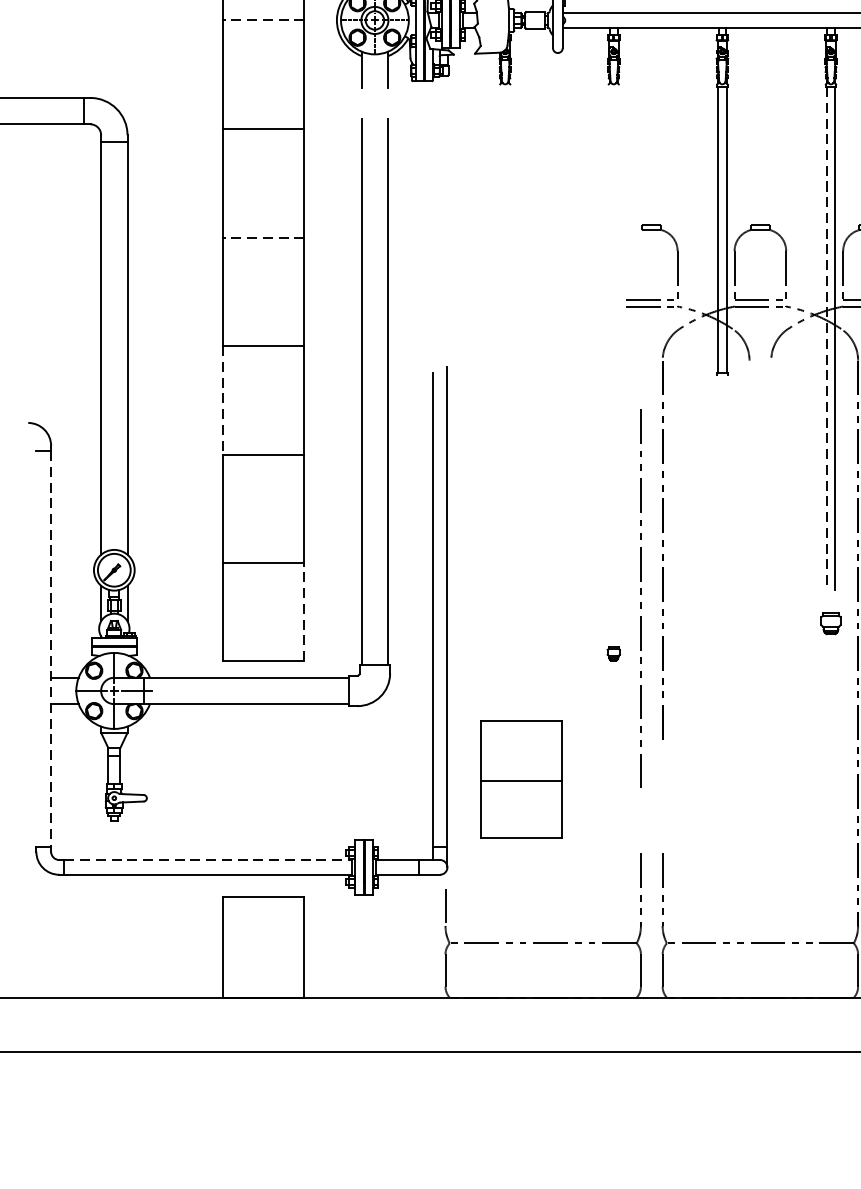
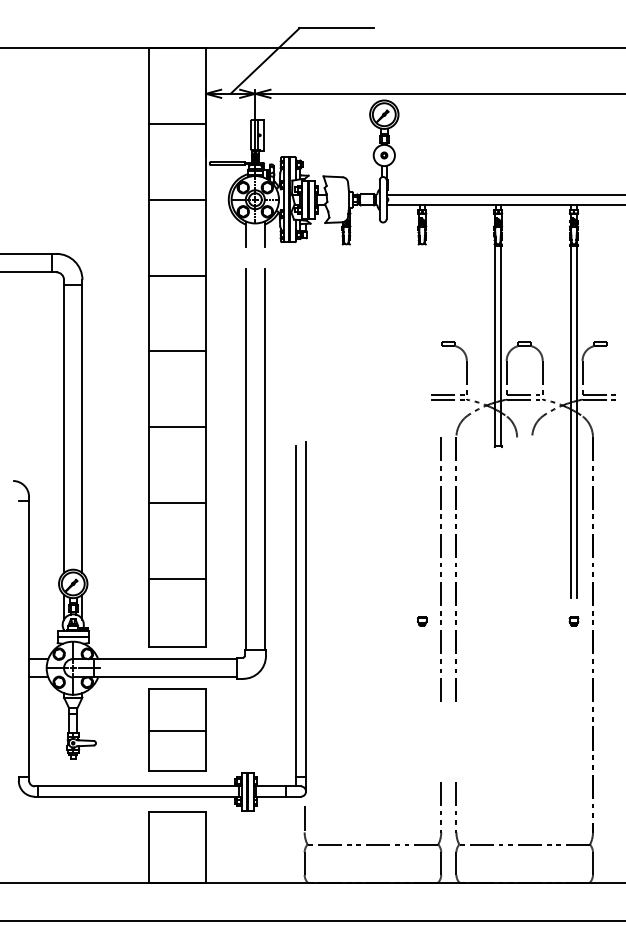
line: (263, 20) -> (177, 199), dashed -> solid
line: (263, 237) -> (177, 351), dashed -> solid
line: (827, 337) -> (571, 421), dashed -> solid
line: (223, 400) -> (149, 465), dashed -> solid
line: (639, 593) -> (440, 566), moved
line: (305, 611) -> (206, 612), dashed -> solid
part: (830, 624) -> (573, 621), size x0.62
line: (51, 649) -> (29, 639), dashed -> solid
part: (614, 654) -> (422, 621), moved
part: (521, 778) -> (177, 729), moved
line: (207, 860) -> (138, 786), dashed -> solid

